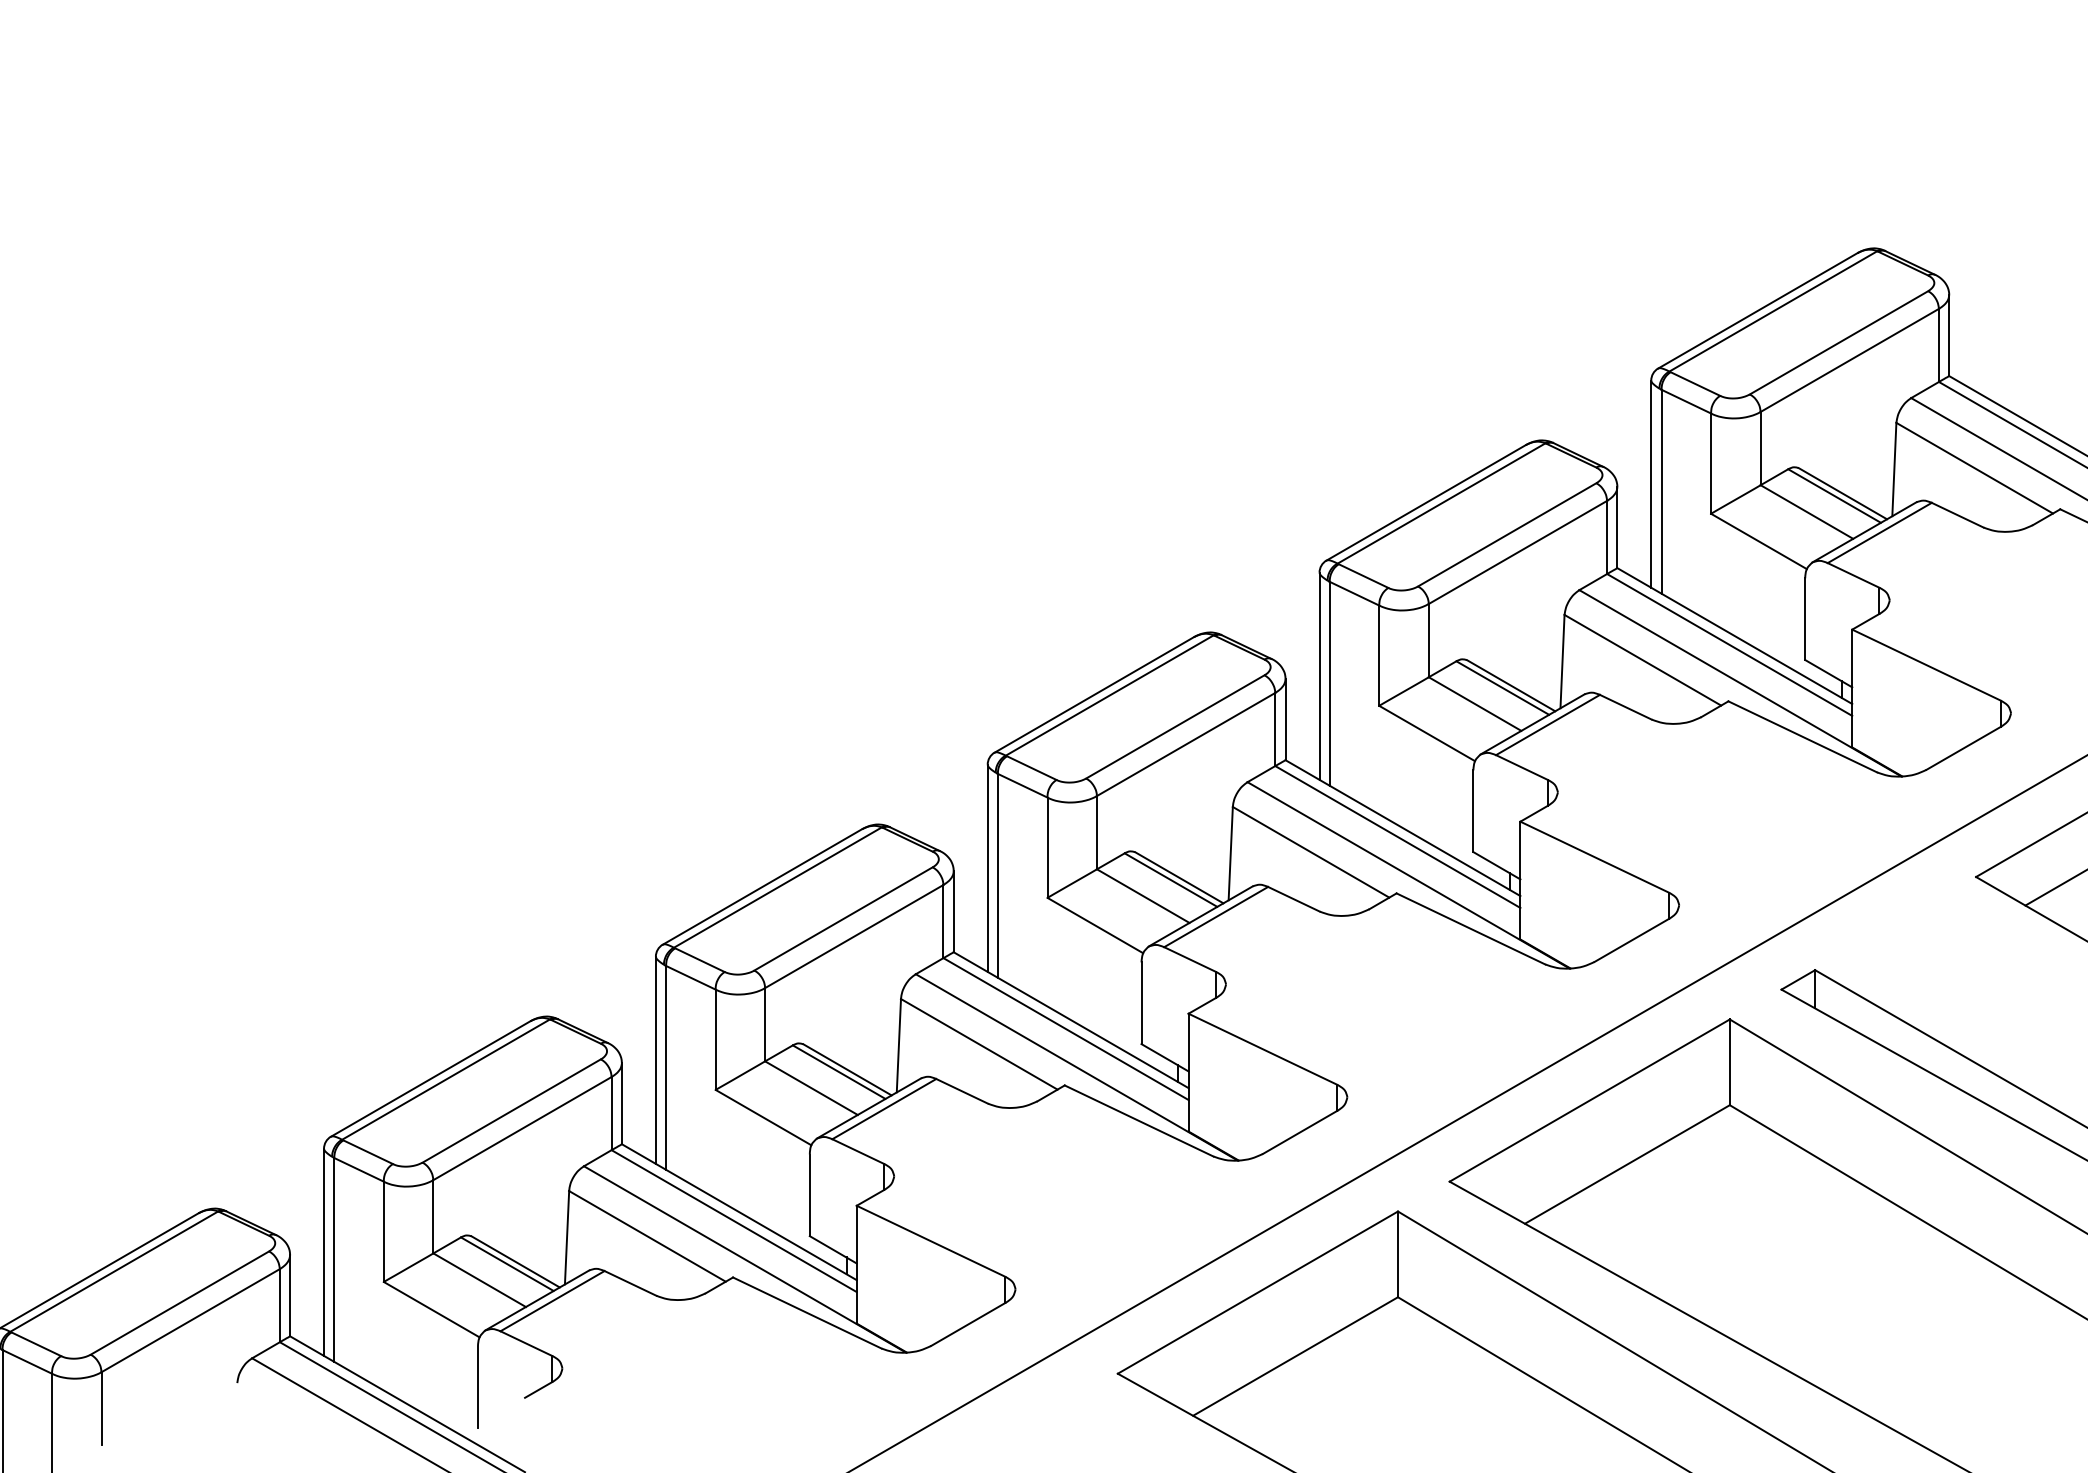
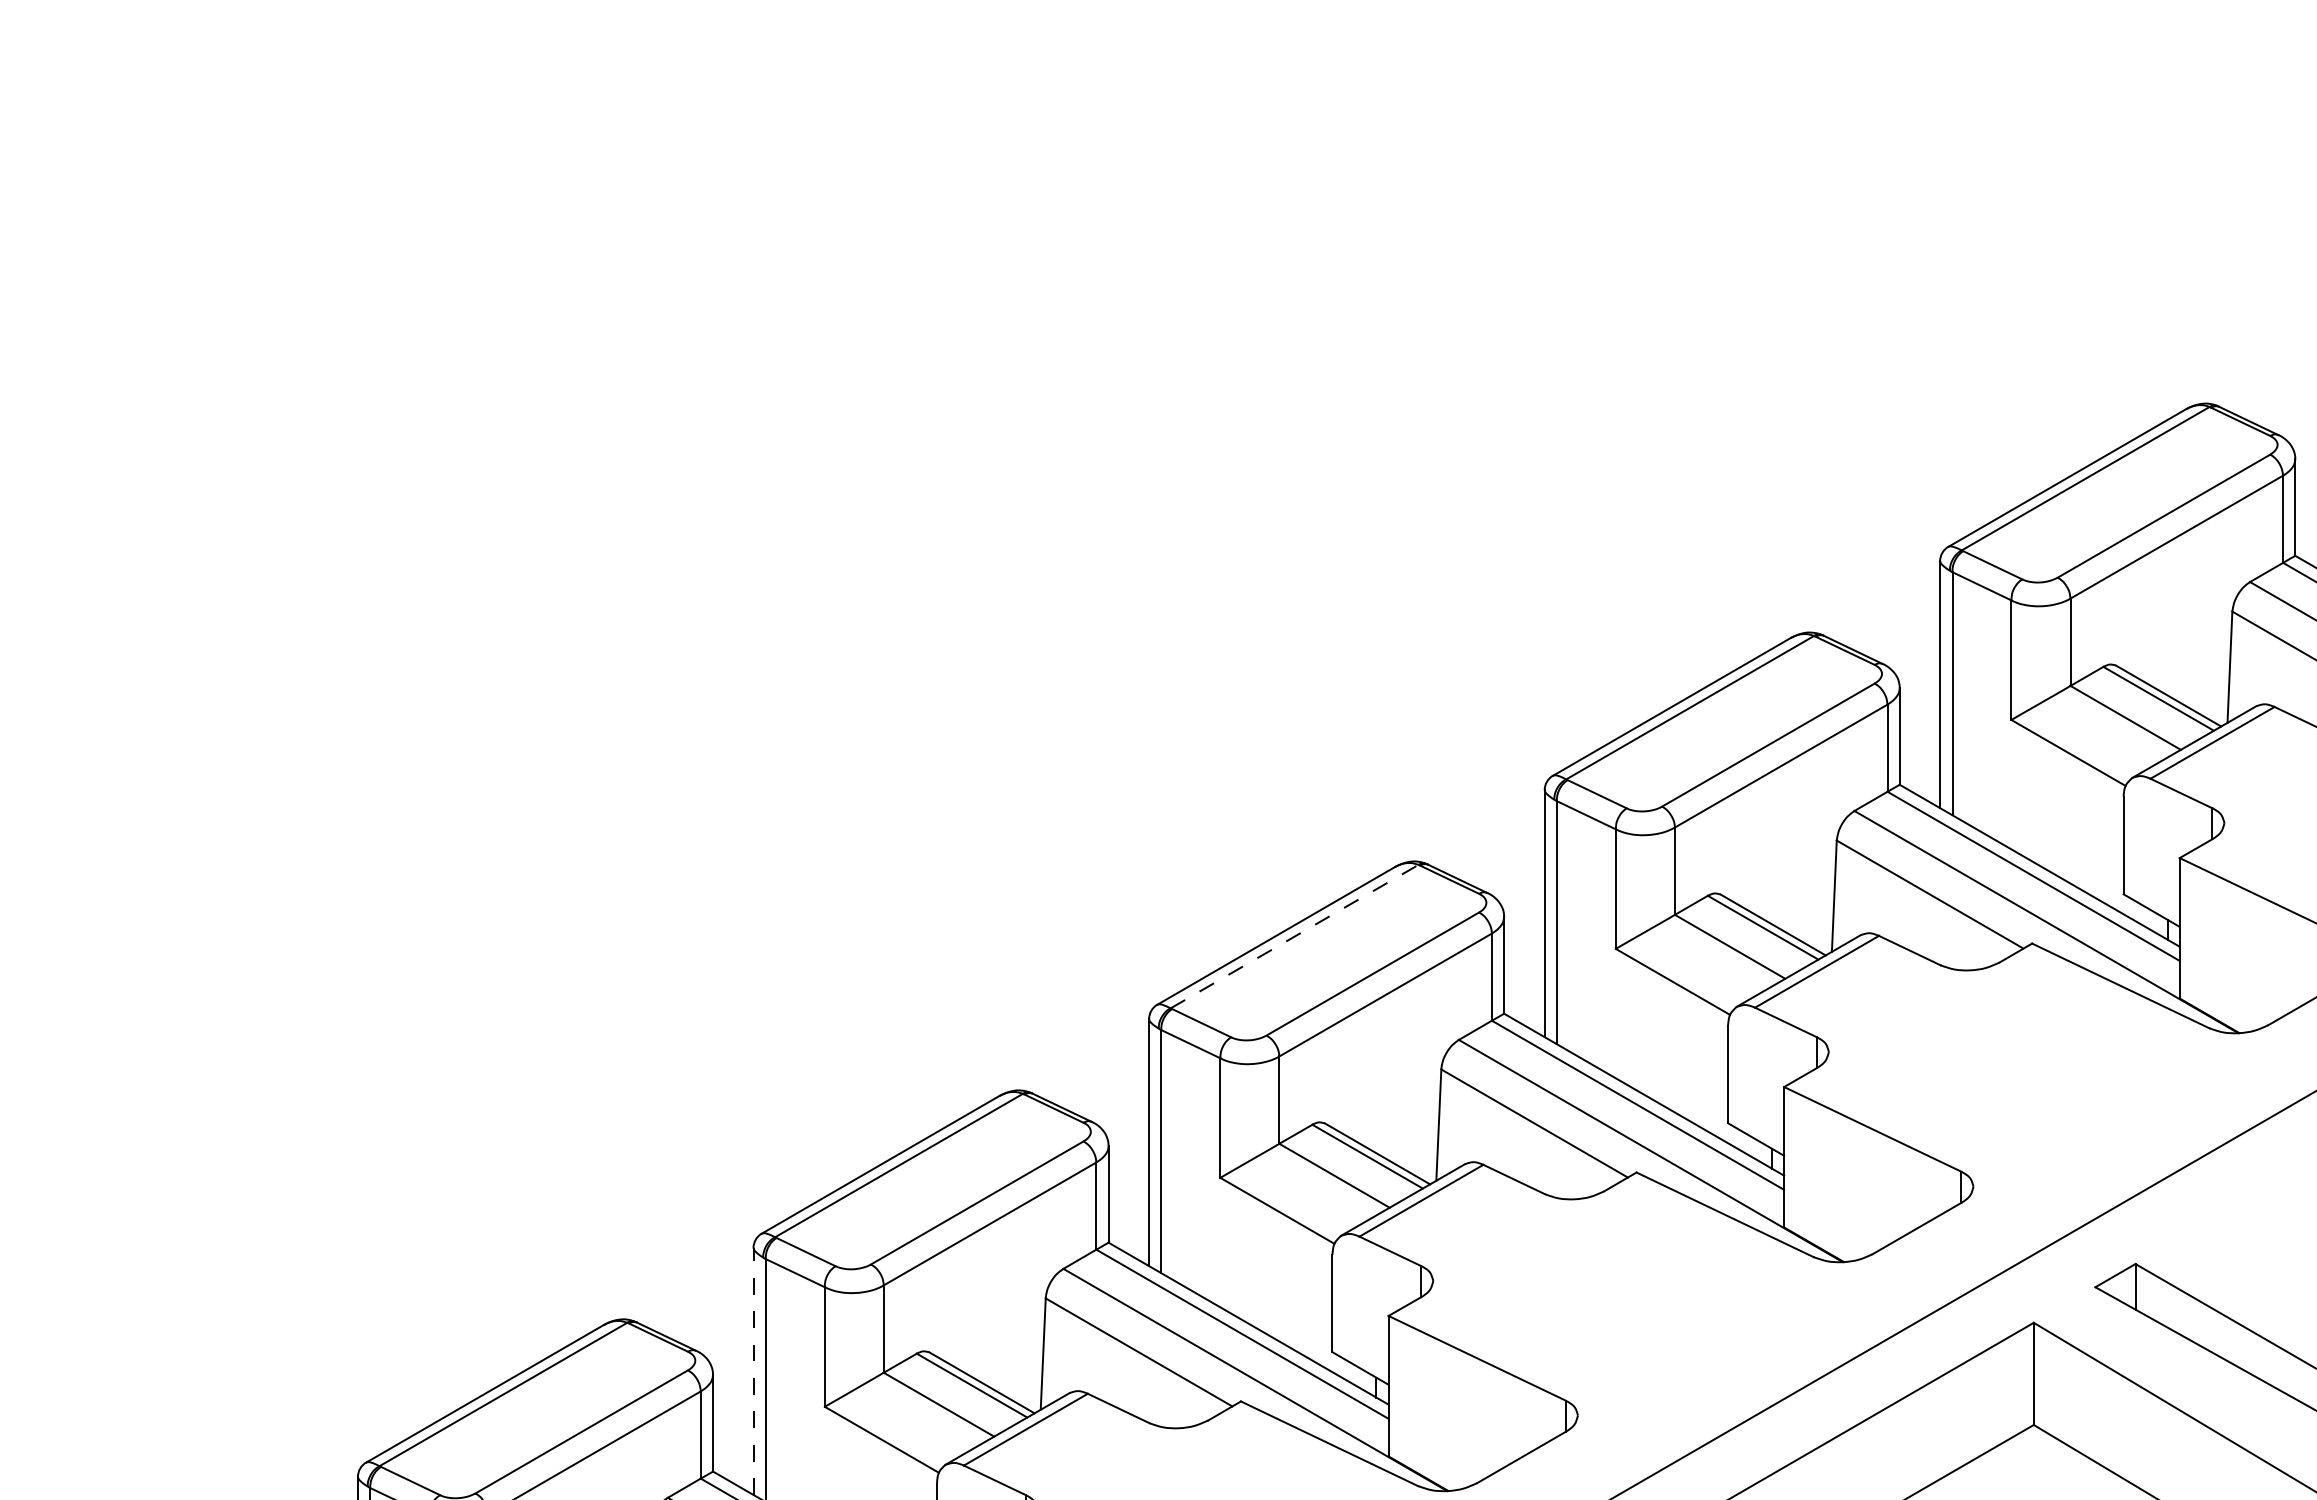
line: (1110, 695) -> (1295, 936), solid -> dashed
line: (655, 1060) -> (753, 1371), solid -> dashed

